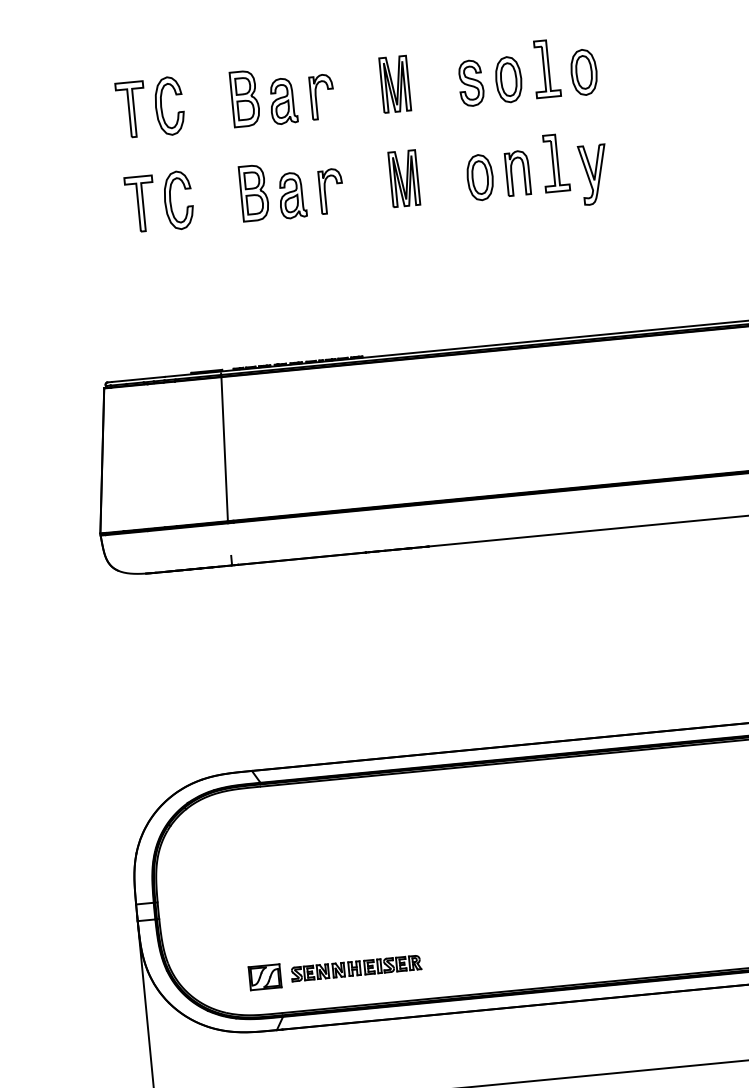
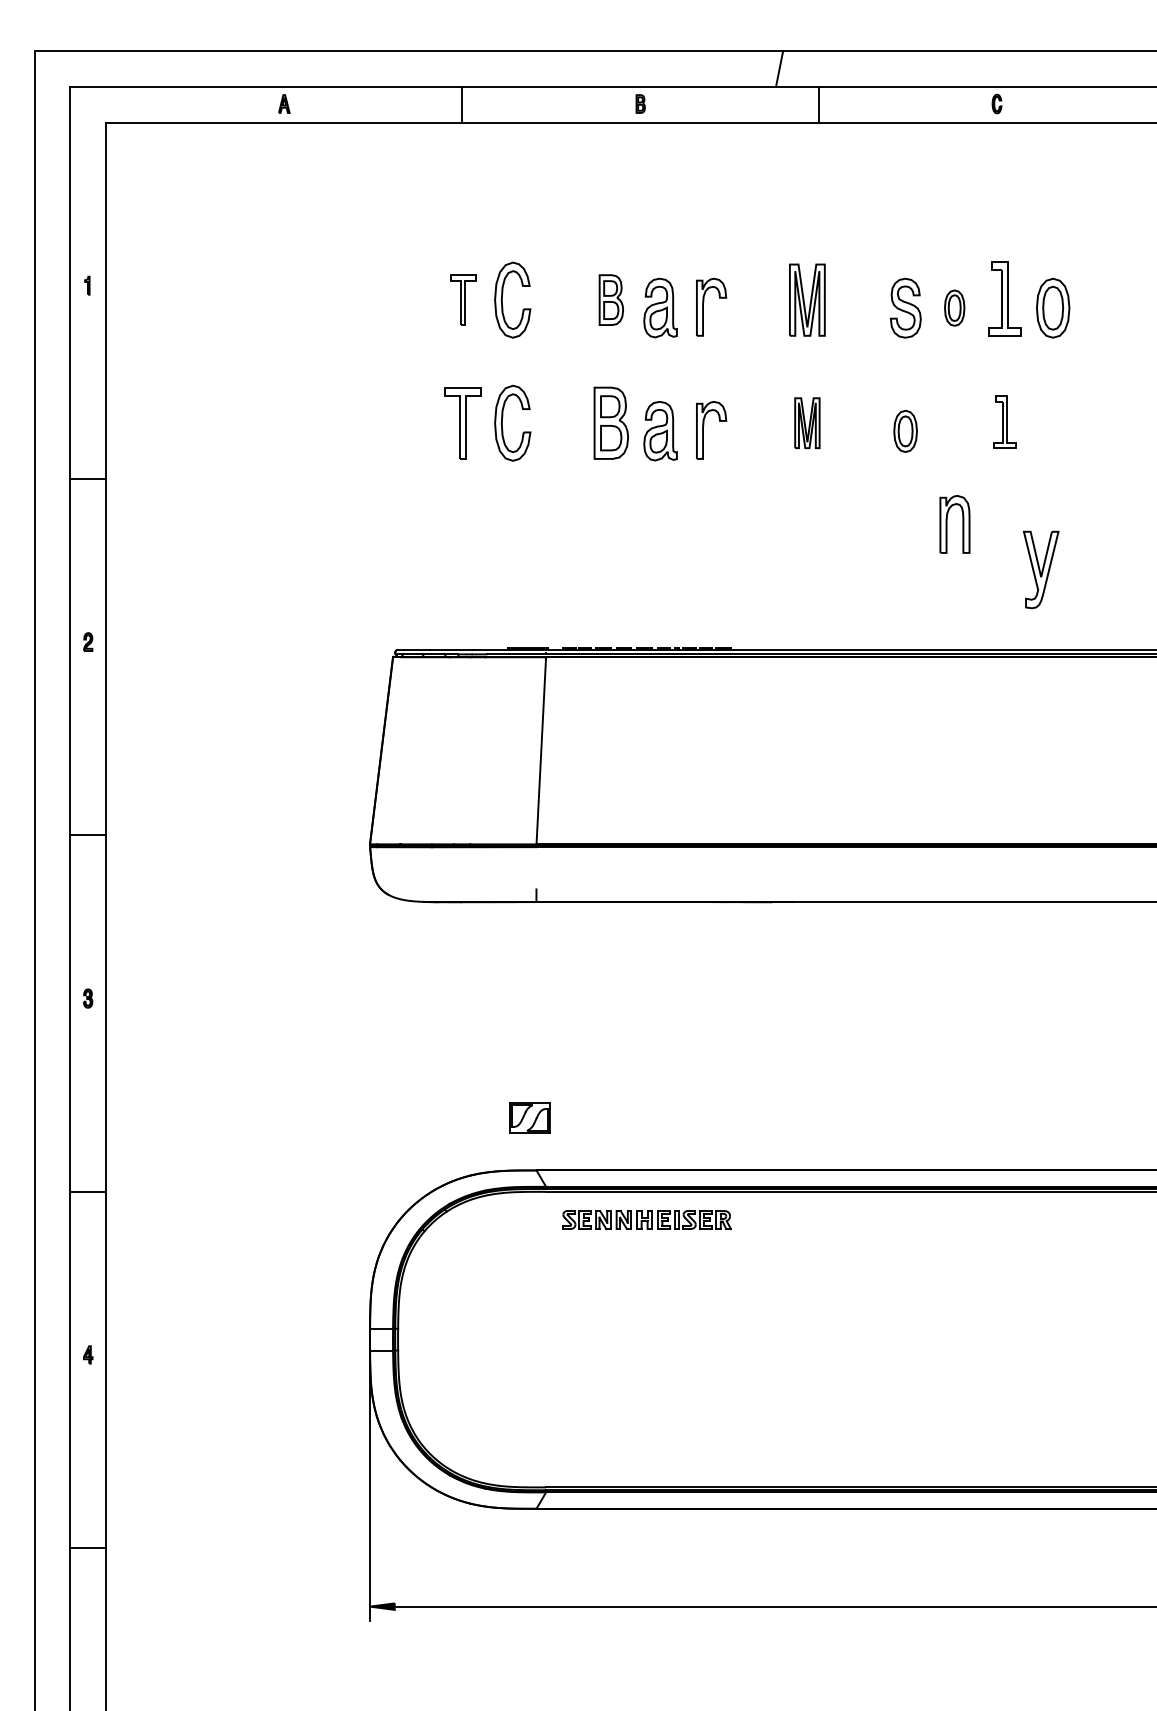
part: (508, 79) -> (954, 307), size x0.6
part: (245, 98) -> (611, 299), size x0.7
part: (131, 110) -> (462, 300), size x0.7
part: (555, 162) -> (1004, 421), size x0.7
part: (512, 173) -> (947, 524), moved
part: (594, 174) -> (1041, 569), moved
part: (480, 177) -> (905, 431), size x0.7
part: (404, 178) -> (807, 422), size x0.7
part: (355, 968) -> (646, 1219), moved
part: (264, 976) -> (529, 1117), moved

